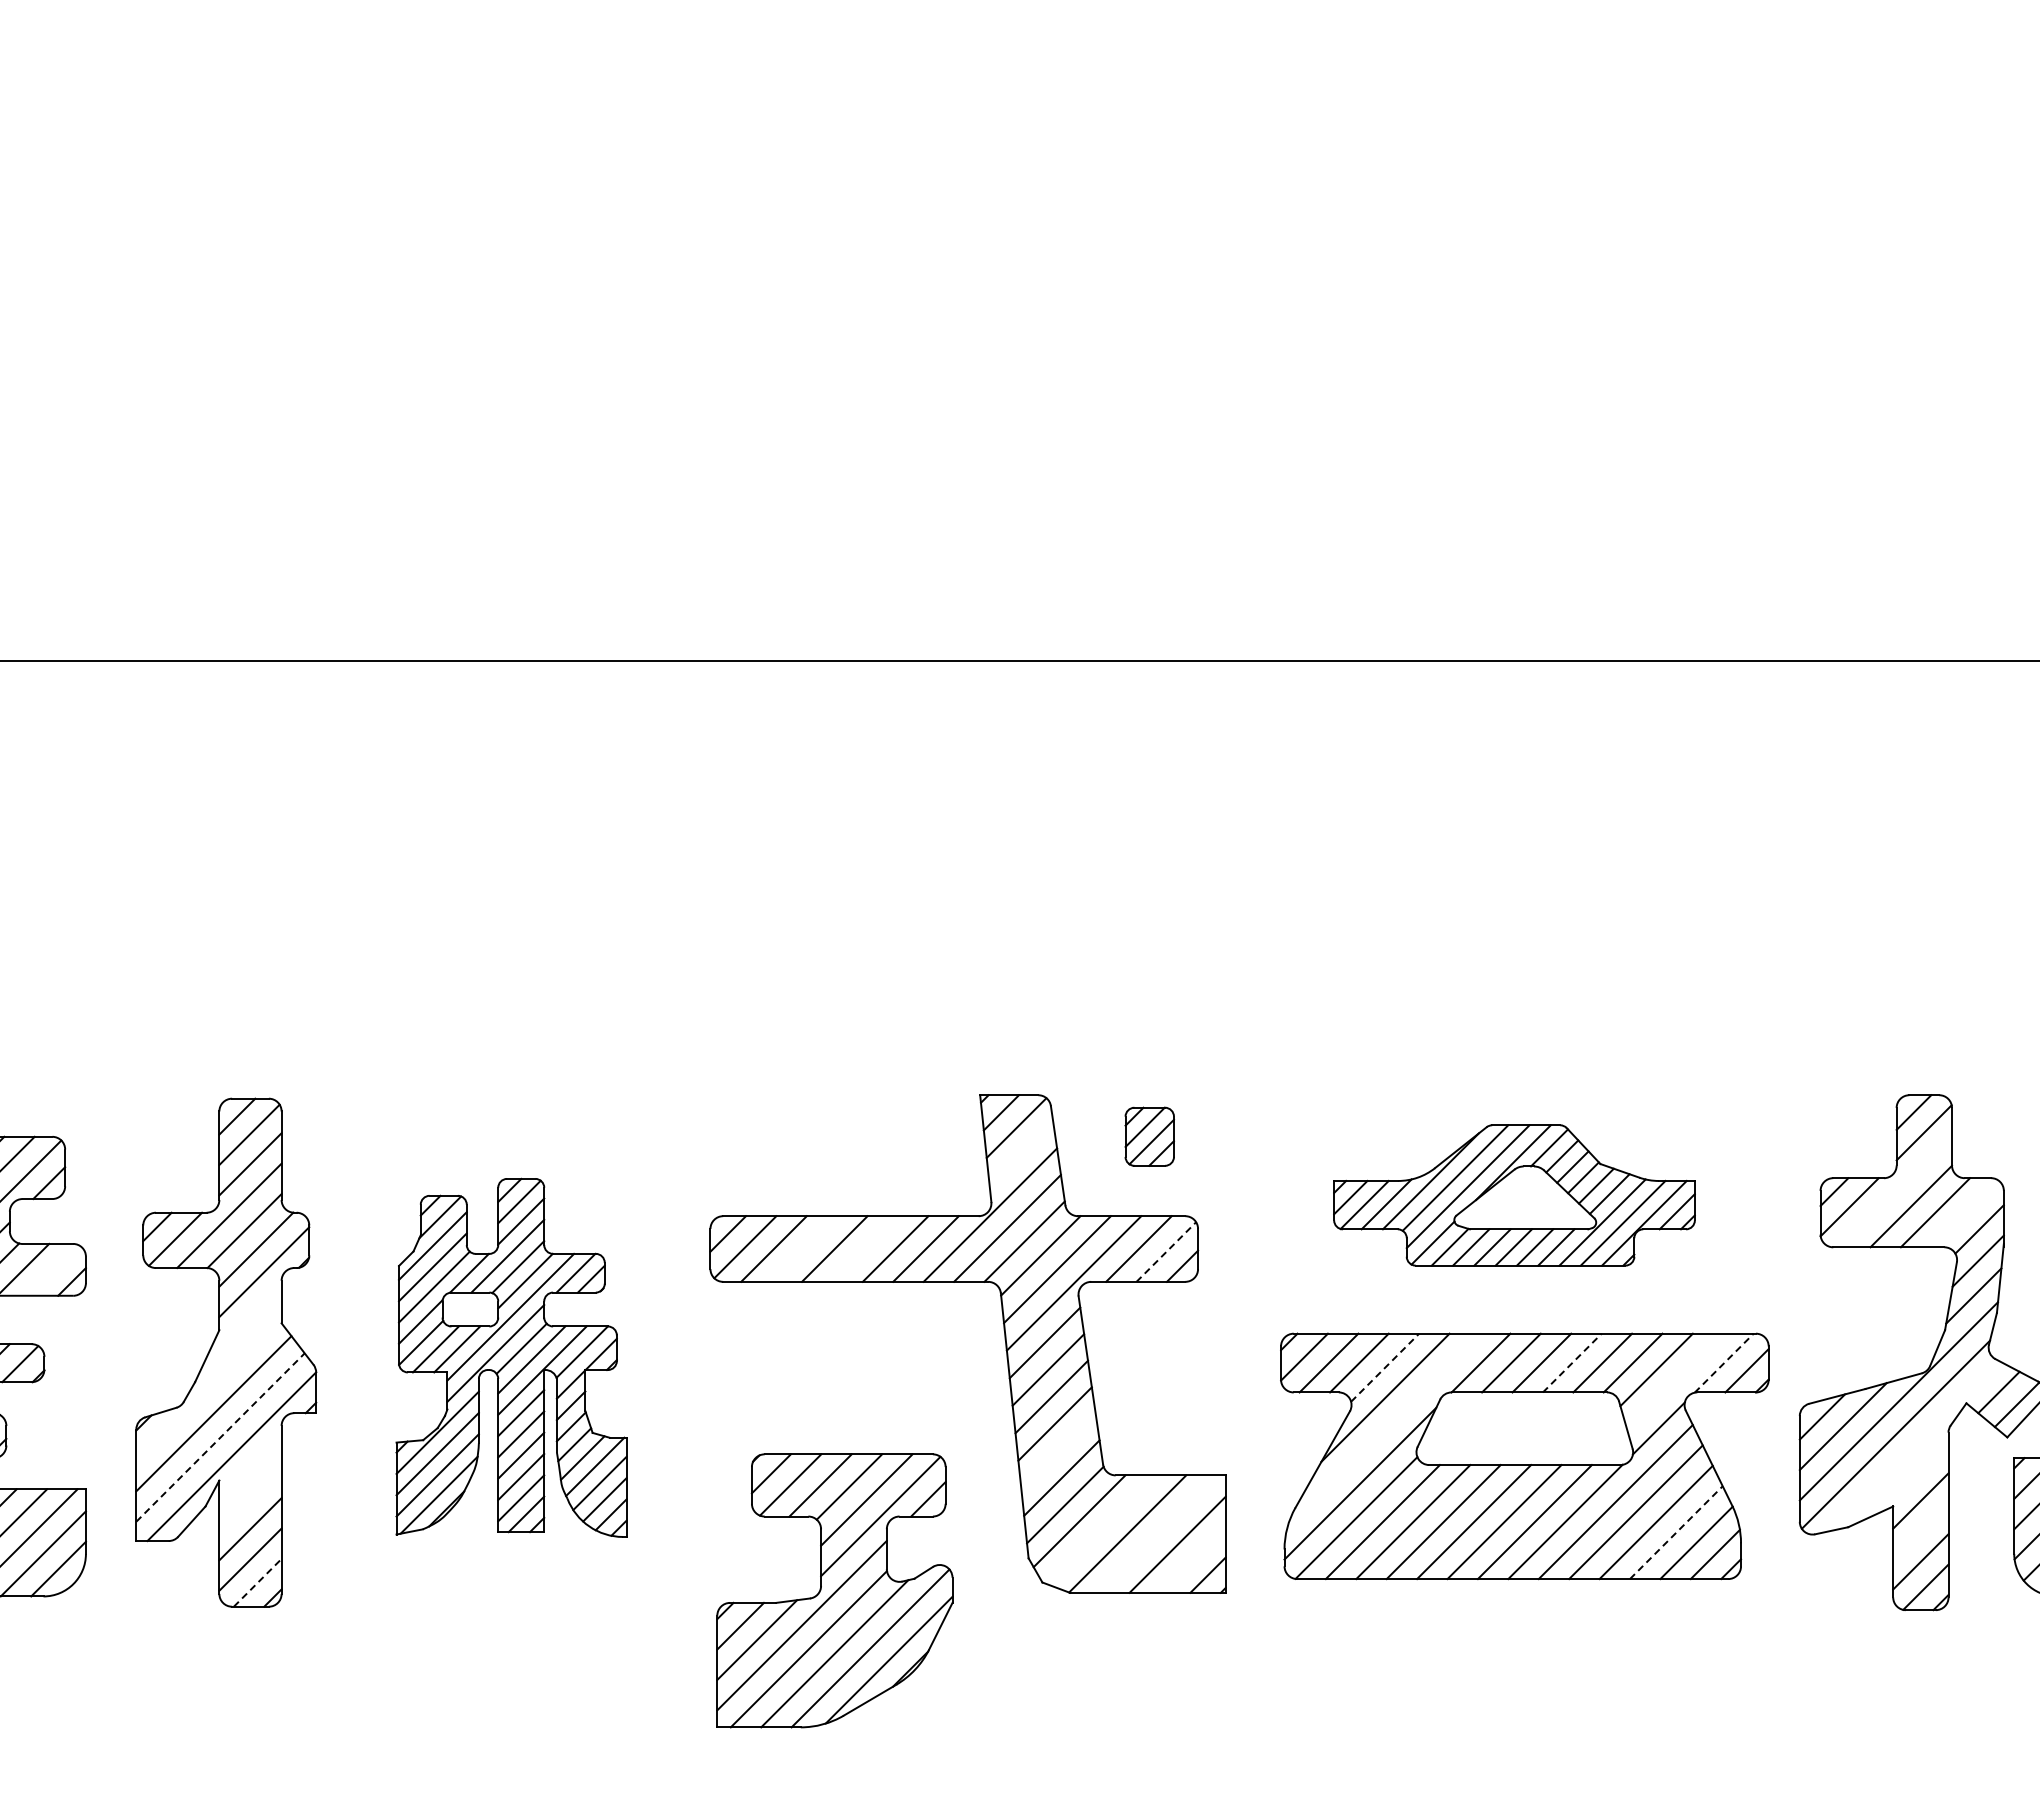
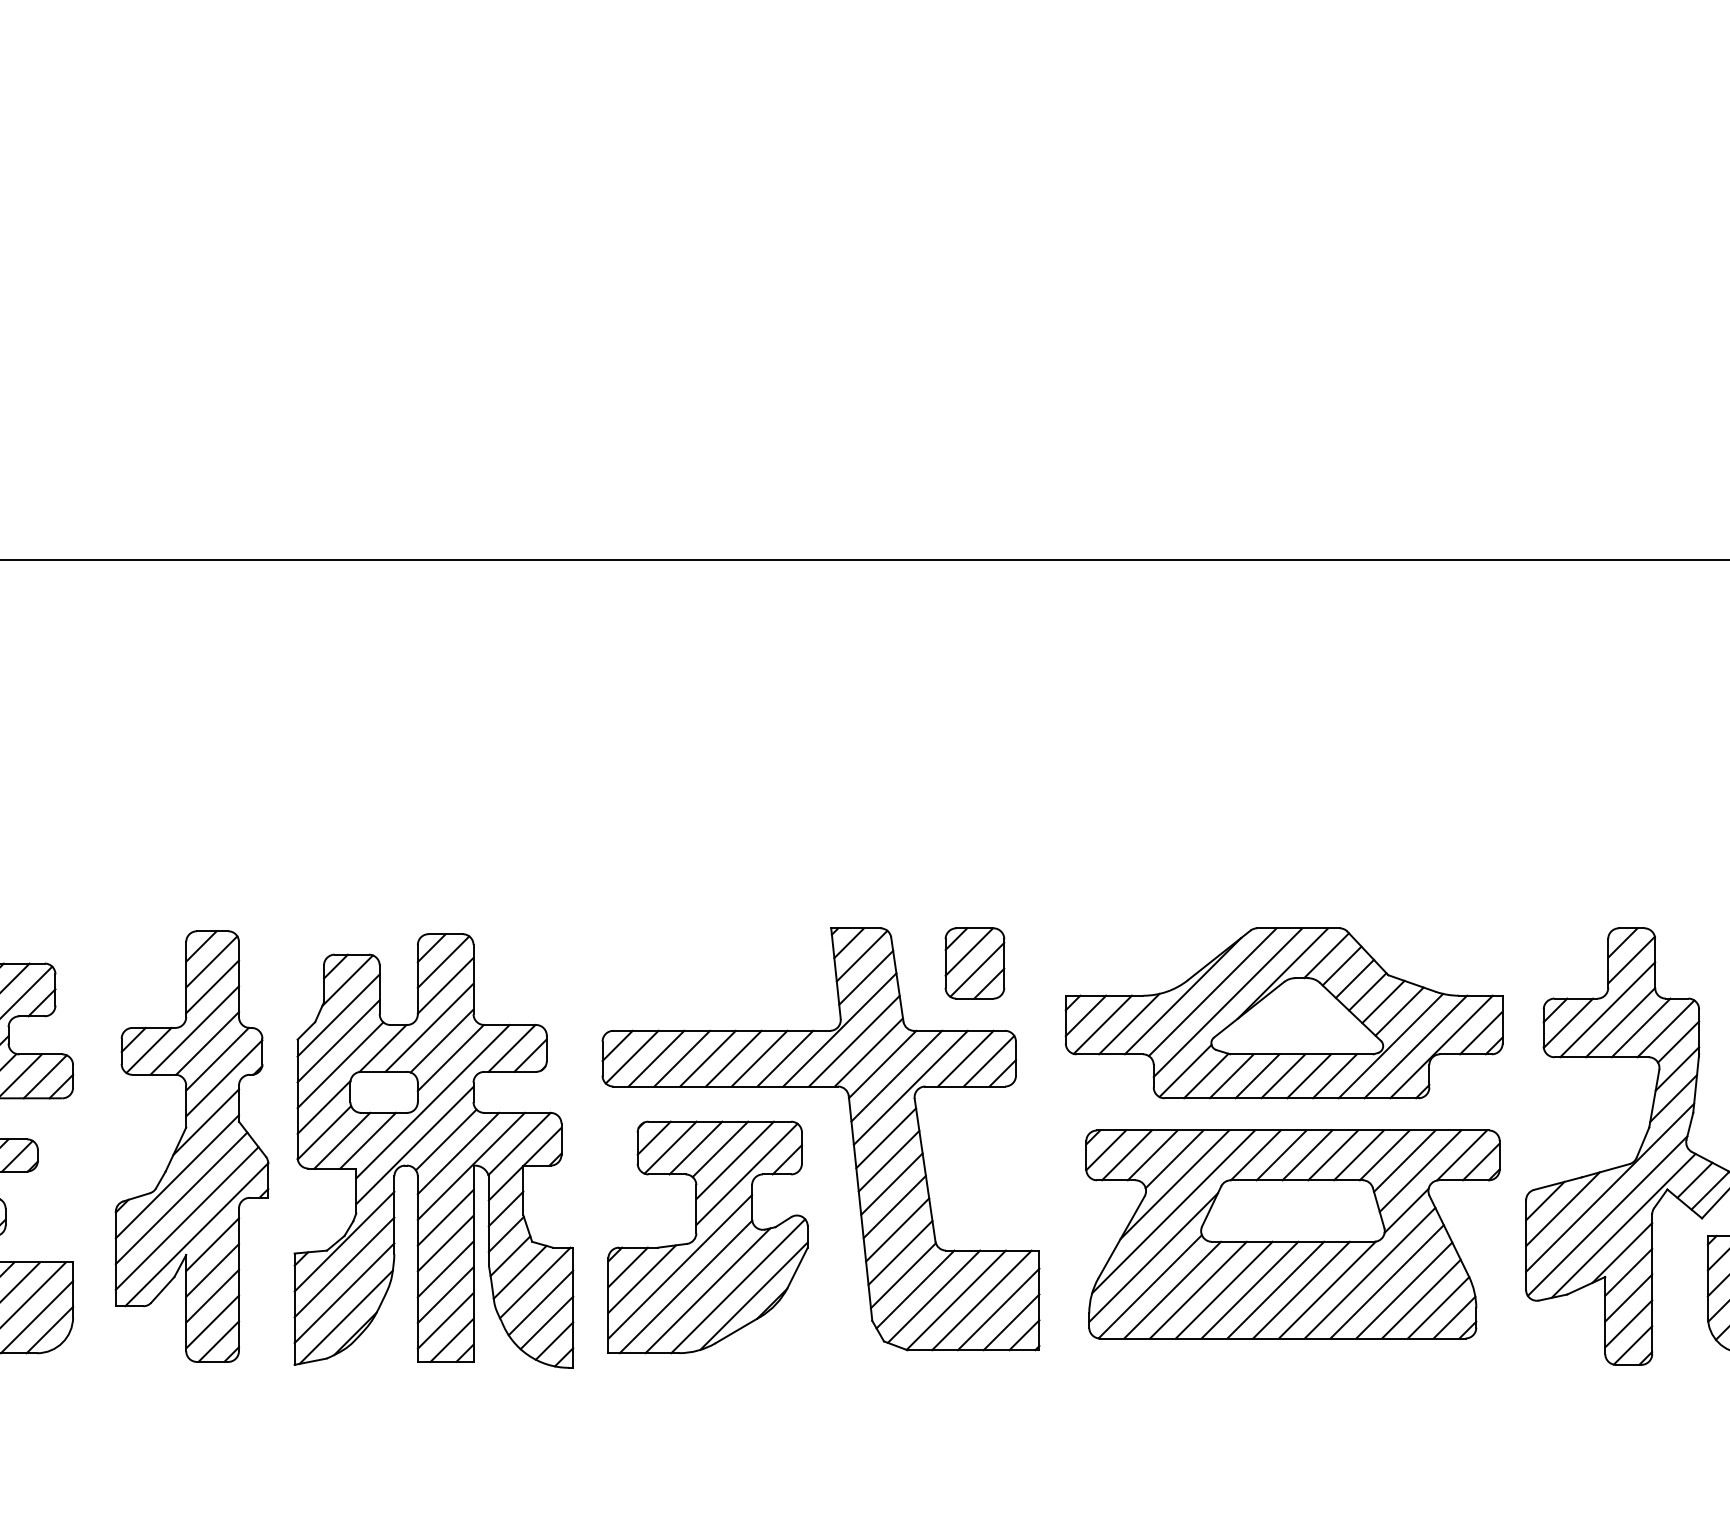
part: (1149, 1136) -> (974, 963), size x1.43
line: (1021, 1153) -> (866, 977), added
line: (1896, 1191) -> (1608, 1009), added
part: (1514, 1195) -> (1284, 1013), size x1.43
line: (1964, 1213) -> (1665, 1028), added
line: (804, 1248) -> (682, 1058), added
line: (865, 1248) -> (734, 1058), added
line: (1166, 1251) -> (989, 1060), dashed -> solid
line: (52, 1270) -> (44, 1076), added
line: (242, 1323) -> (205, 1121), added
part: (511, 1357) -> (433, 1150), size x1.43
line: (1572, 1363) -> (1333, 1155), dashed -> solid
line: (1724, 1363) -> (1462, 1155), dashed -> solid
line: (1385, 1367) -> (1174, 1159), dashed -> solid
line: (1675, 1381) -> (1420, 1171), added
line: (208, 1387) -> (177, 1176), added
line: (1383, 1429) -> (1173, 1211), added
line: (220, 1437) -> (187, 1218), dashed -> solid
line: (1914, 1446) -> (1623, 1226), added
line: (1058, 1450) -> (897, 1229), added
line: (250, 1468) -> (212, 1244), added
line: (1913, 1477) -> (1622, 1252), added
line: (250, 1498) -> (212, 1270), added
line: (1101, 1529) -> (934, 1296), added
line: (1920, 1531) -> (1628, 1298), added
line: (1676, 1532) -> (1421, 1299), dashed -> solid
line: (1157, 1533) -> (981, 1299), added
line: (1192, 1559) -> (1011, 1321), added
line: (257, 1582) -> (218, 1341), dashed -> solid
part: (834, 1590) -> (707, 1237), moved

